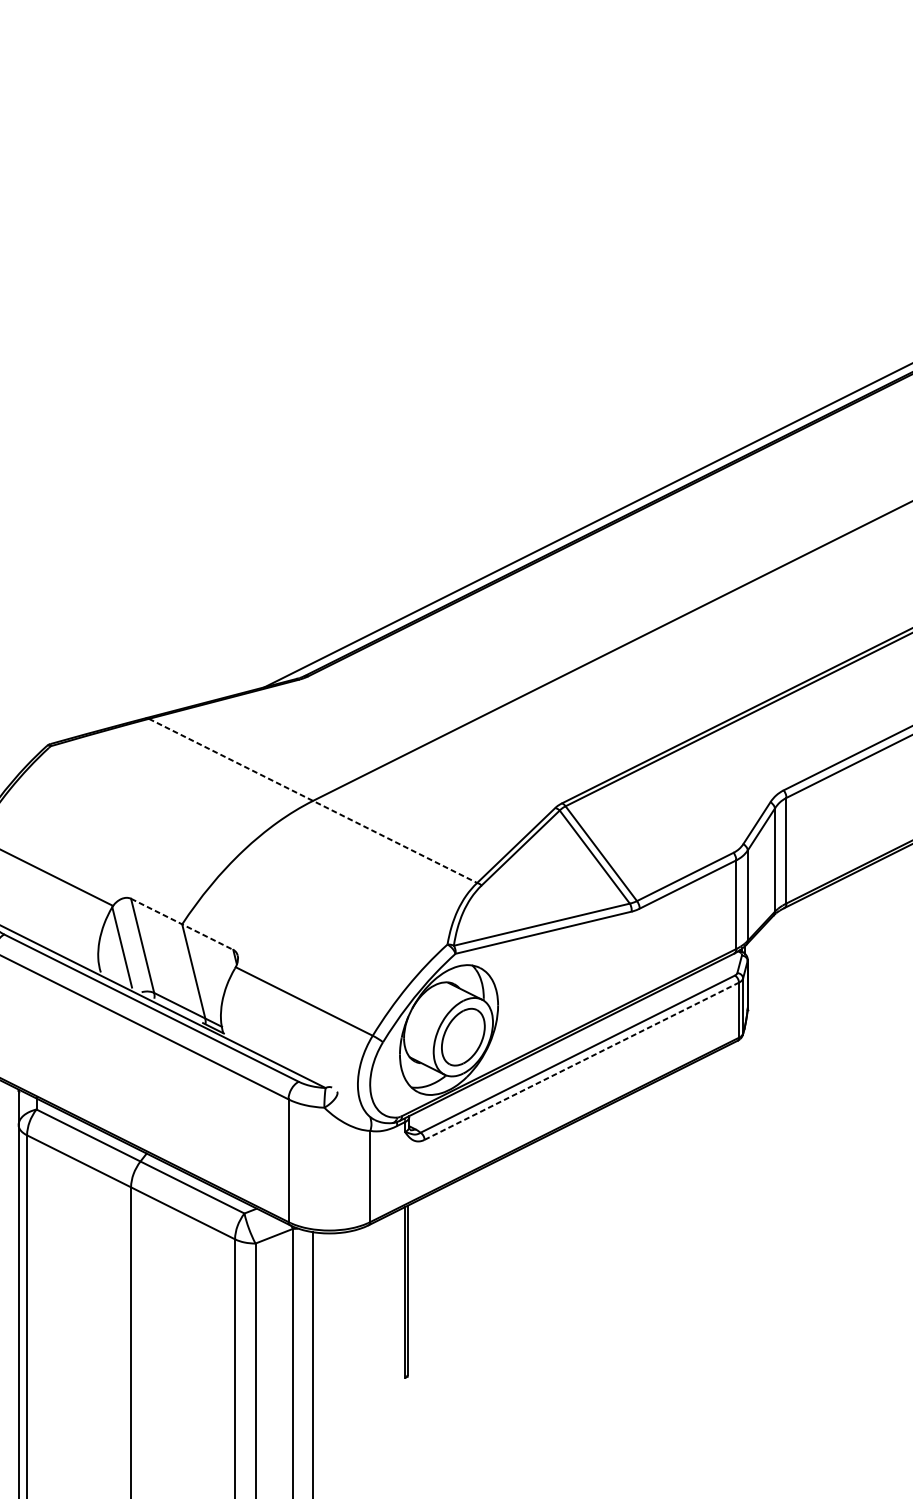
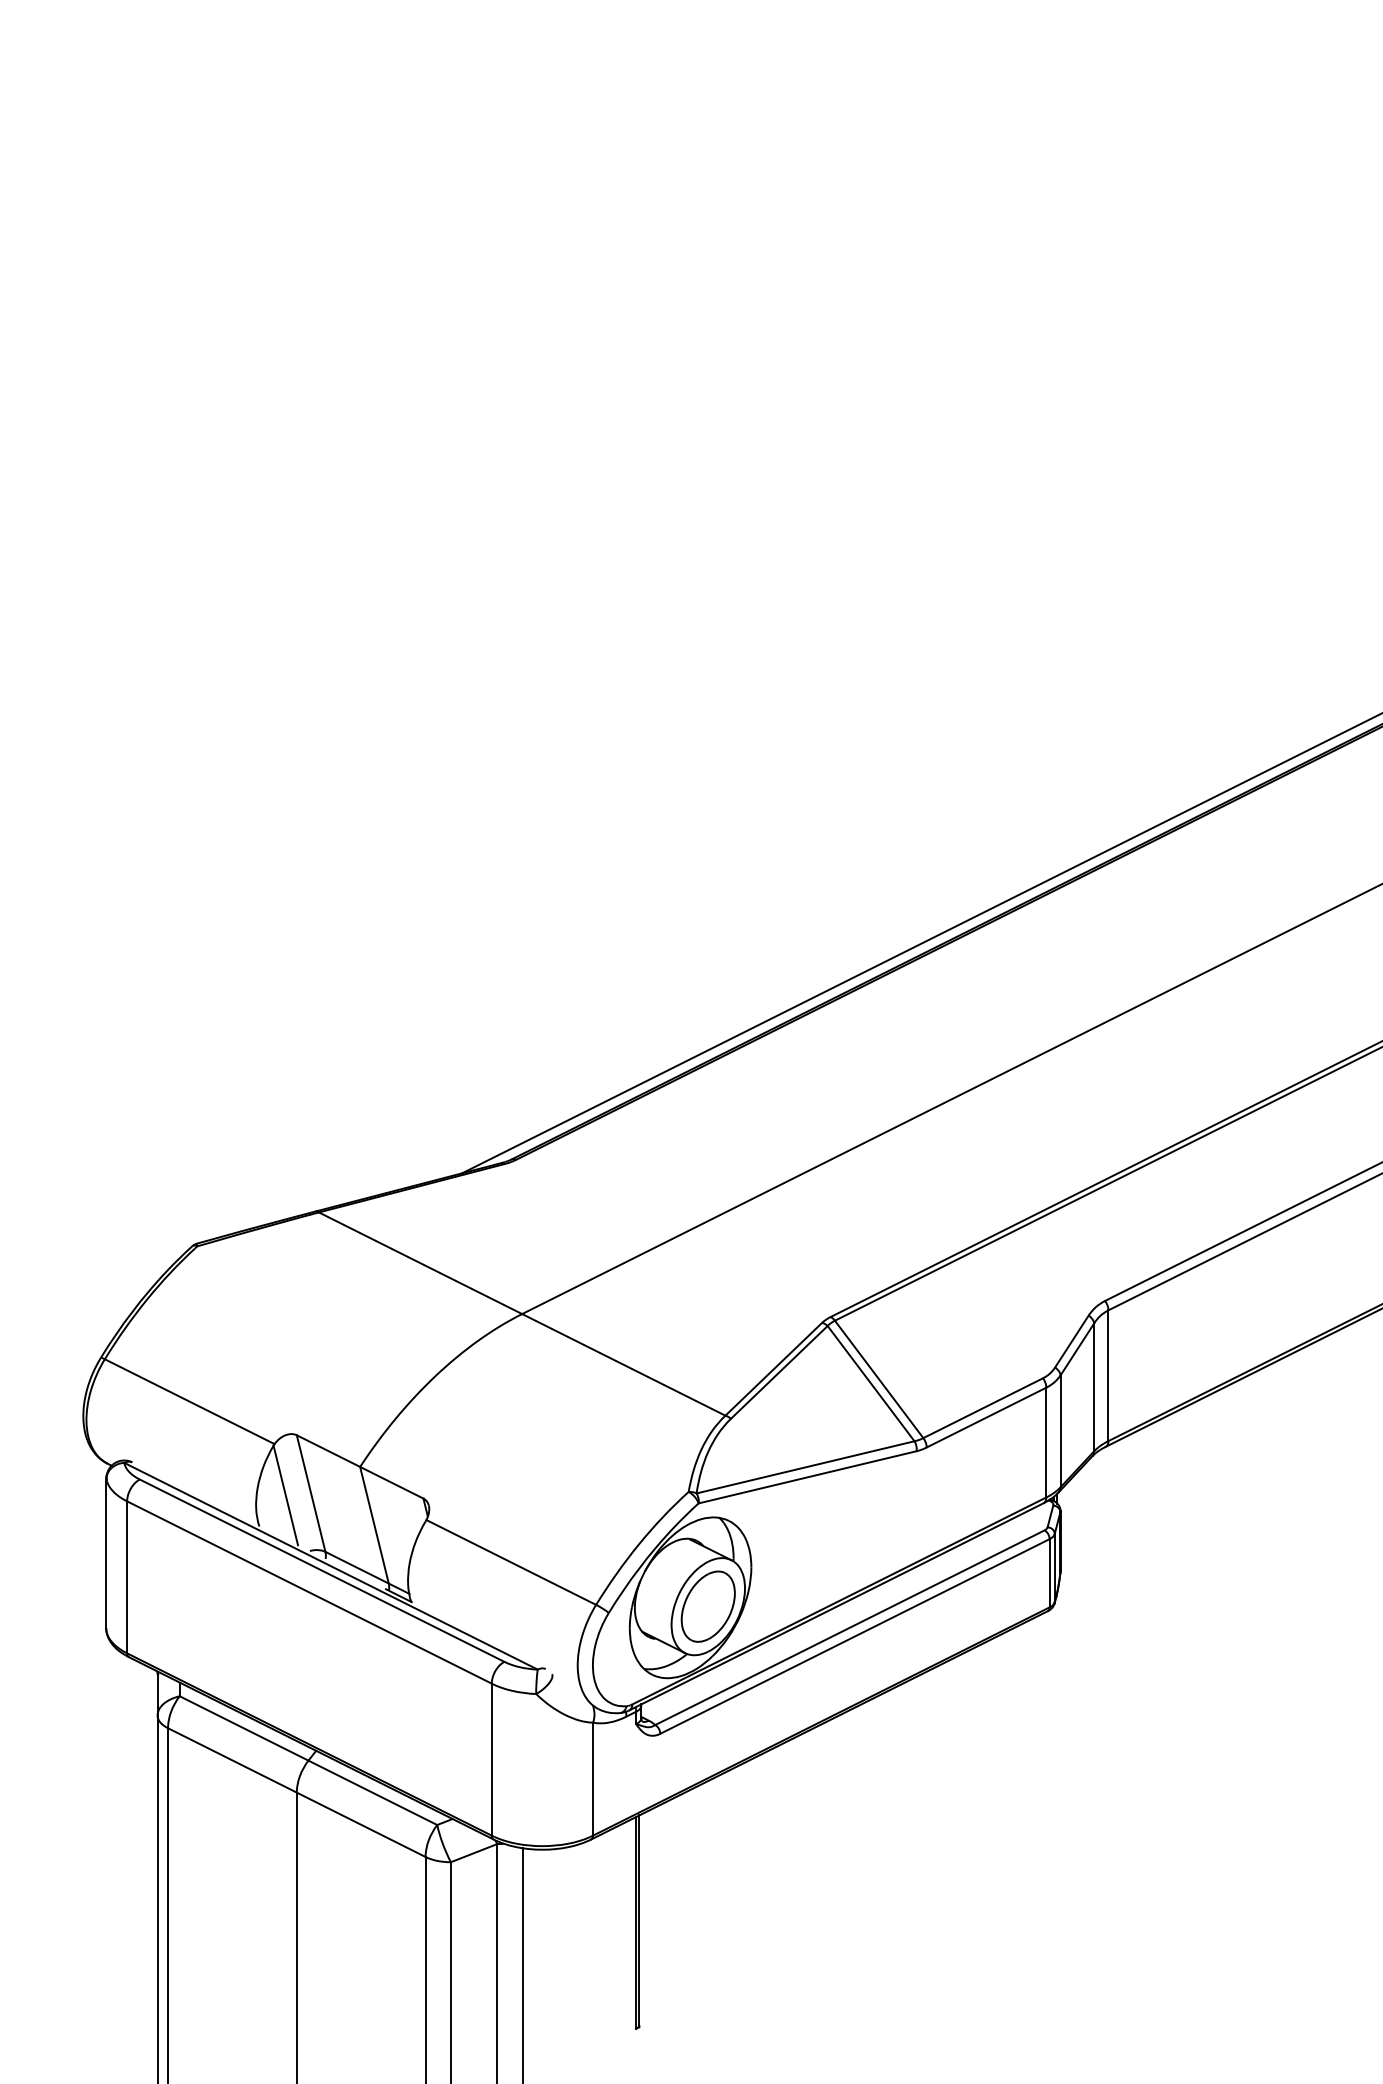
line: (313, 801) -> (522, 1314), dashed -> solid
line: (182, 924) -> (360, 1466), dashed -> solid
line: (581, 1061) -> (854, 1636), dashed -> solid

